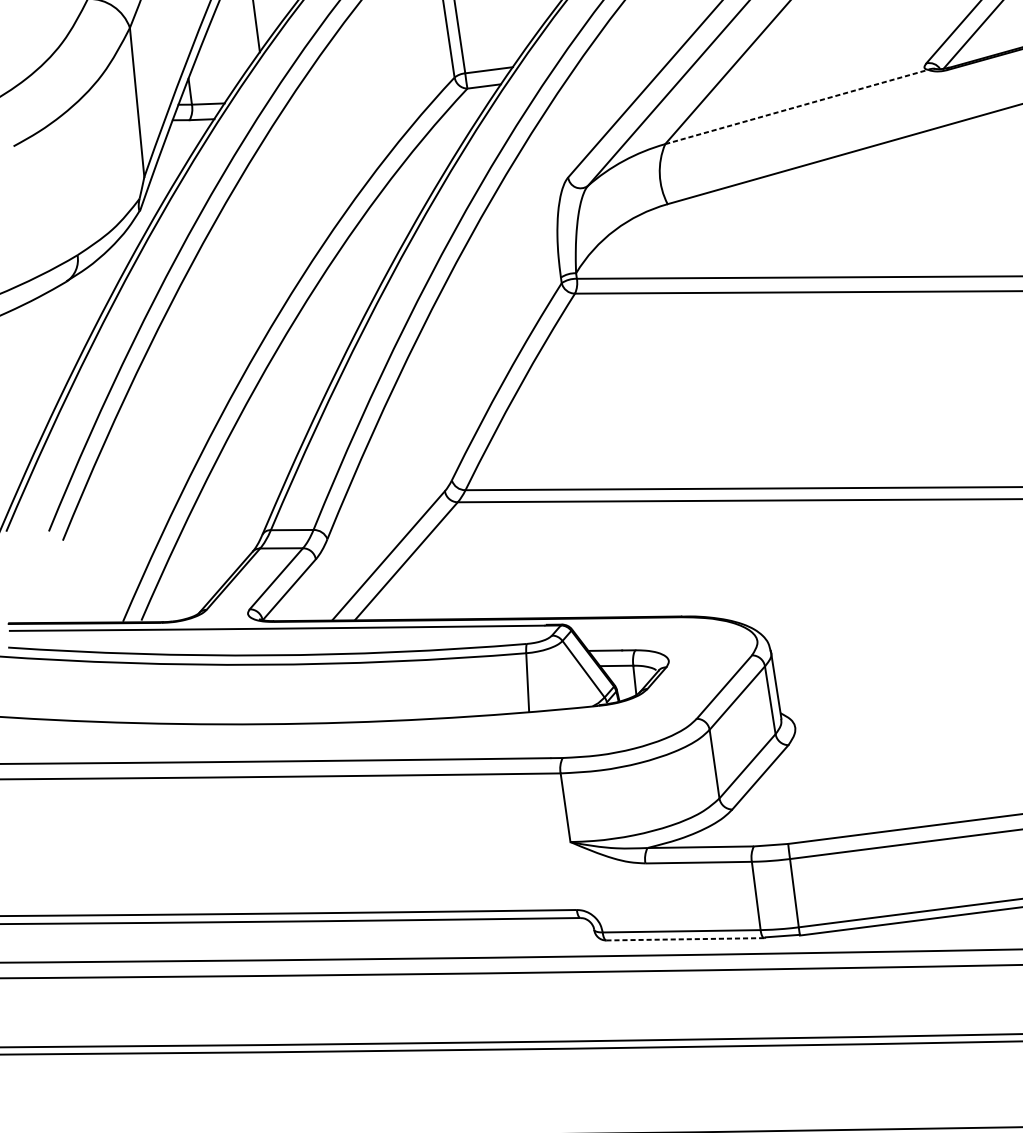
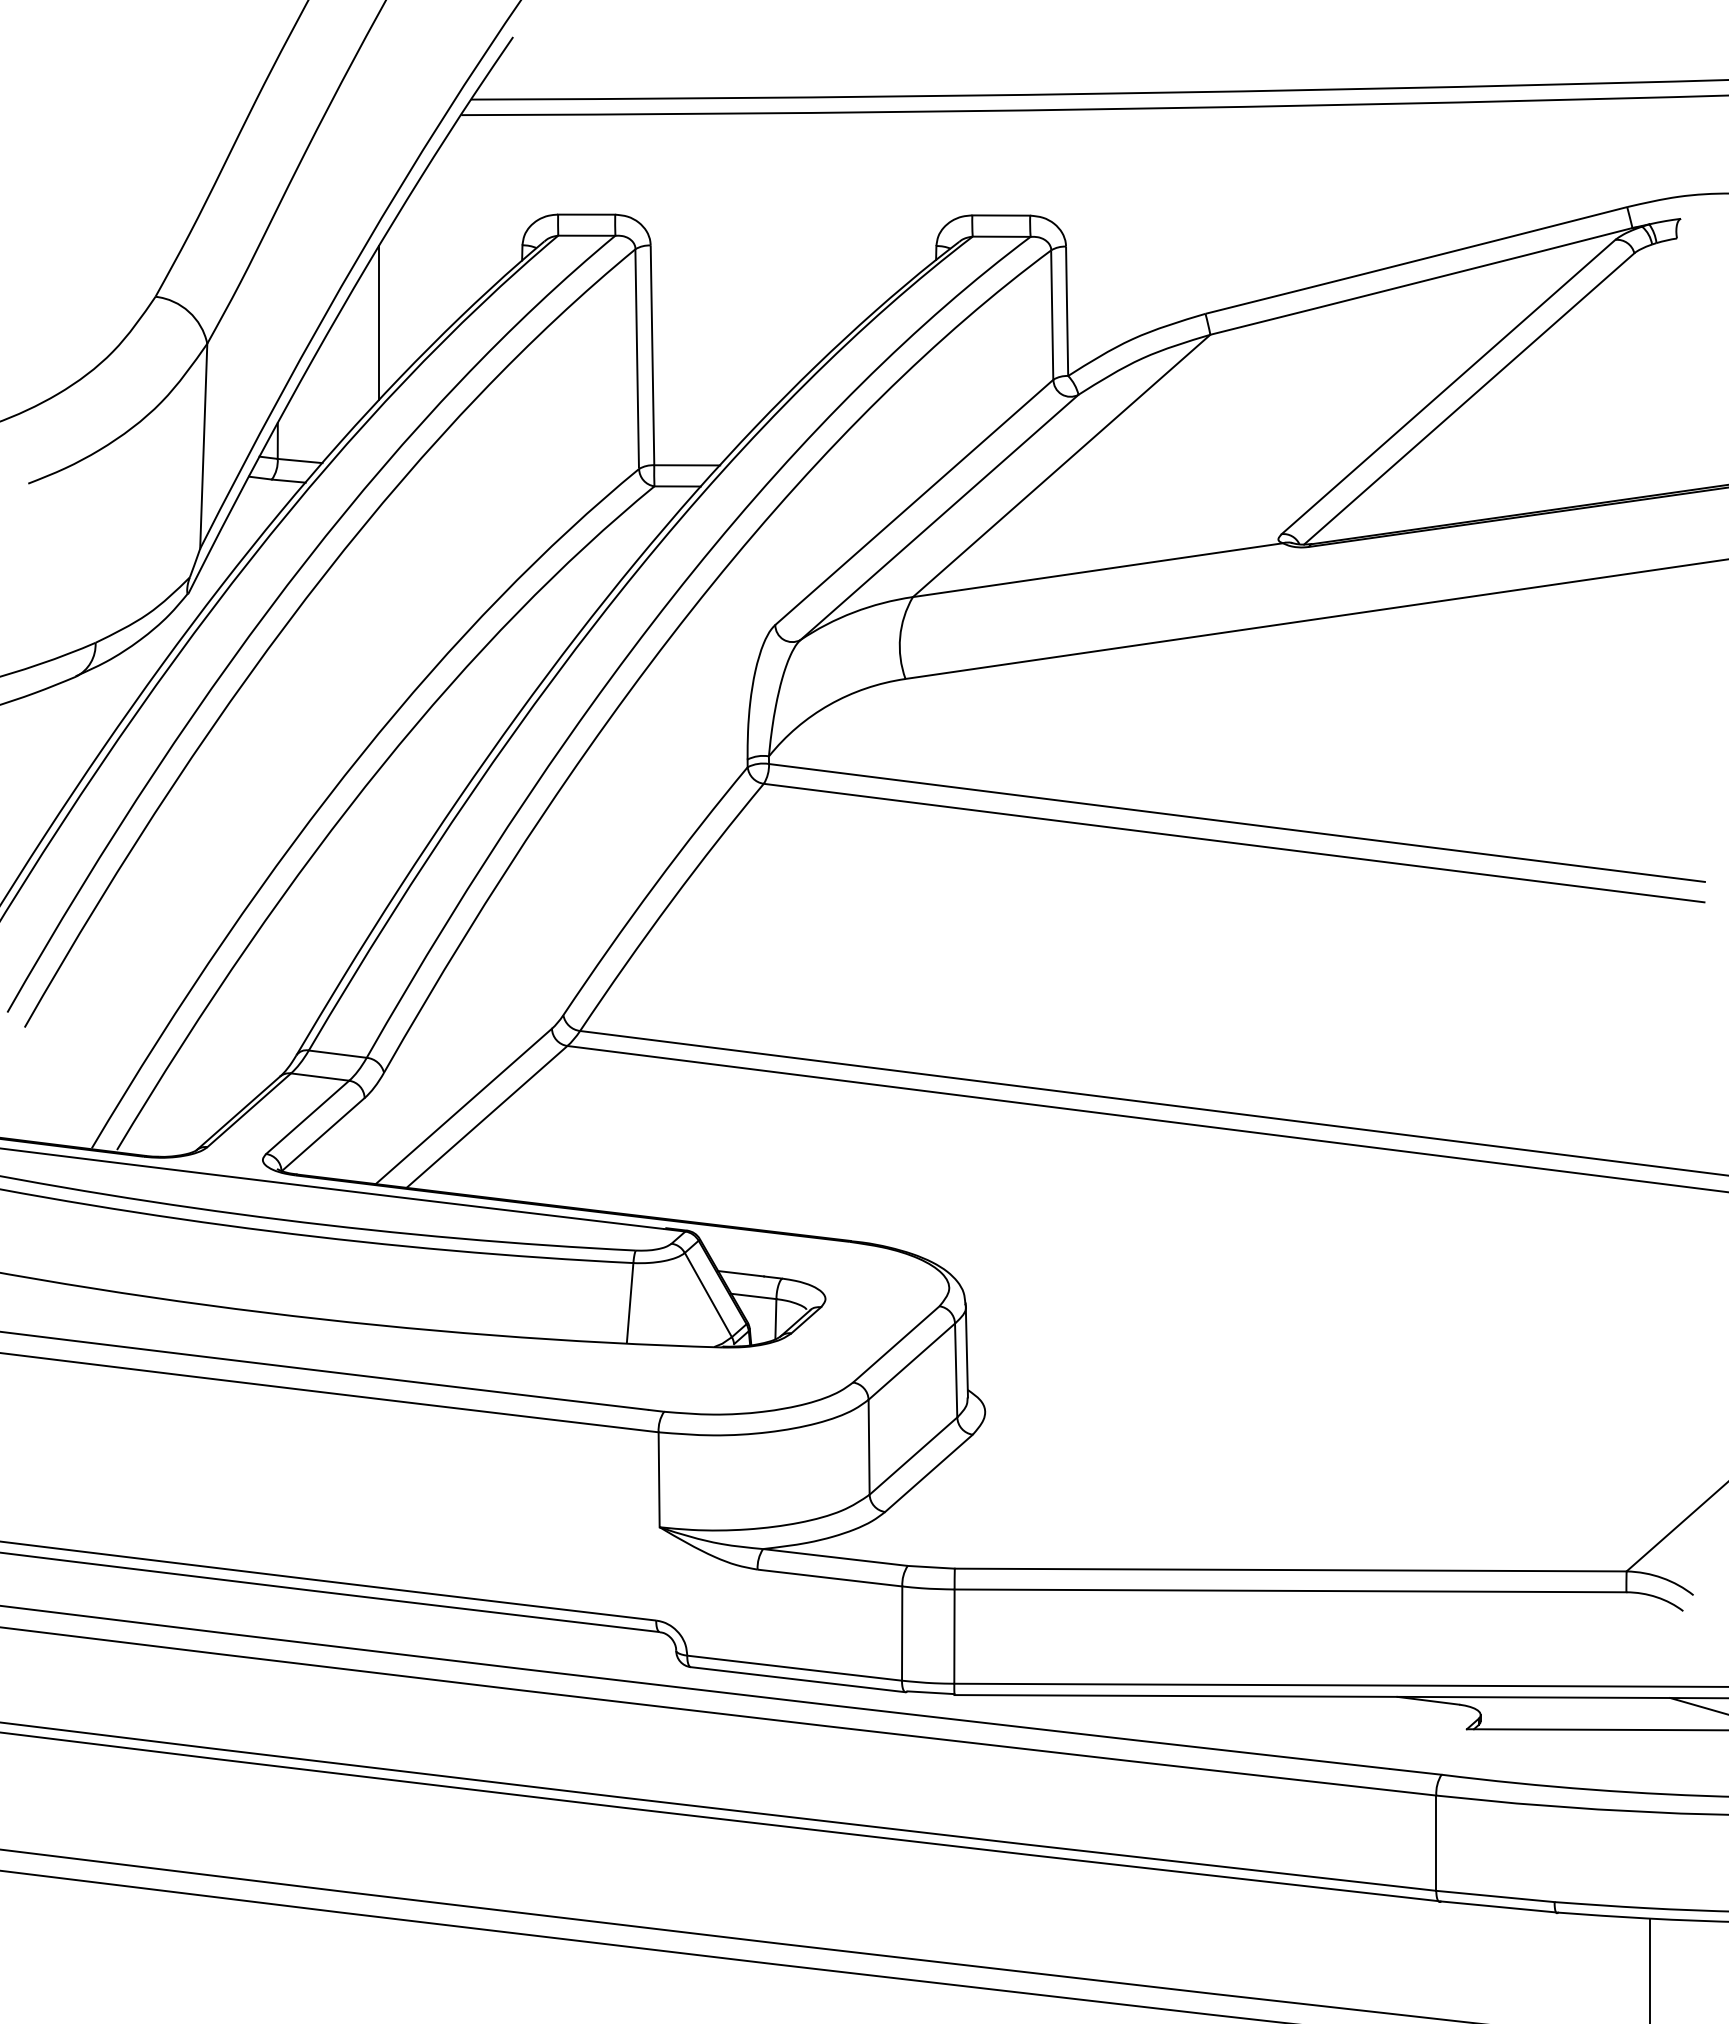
line: (797, 107) -> (1098, 570), dashed -> solid
line: (685, 939) -> (798, 1679), dashed -> solid

